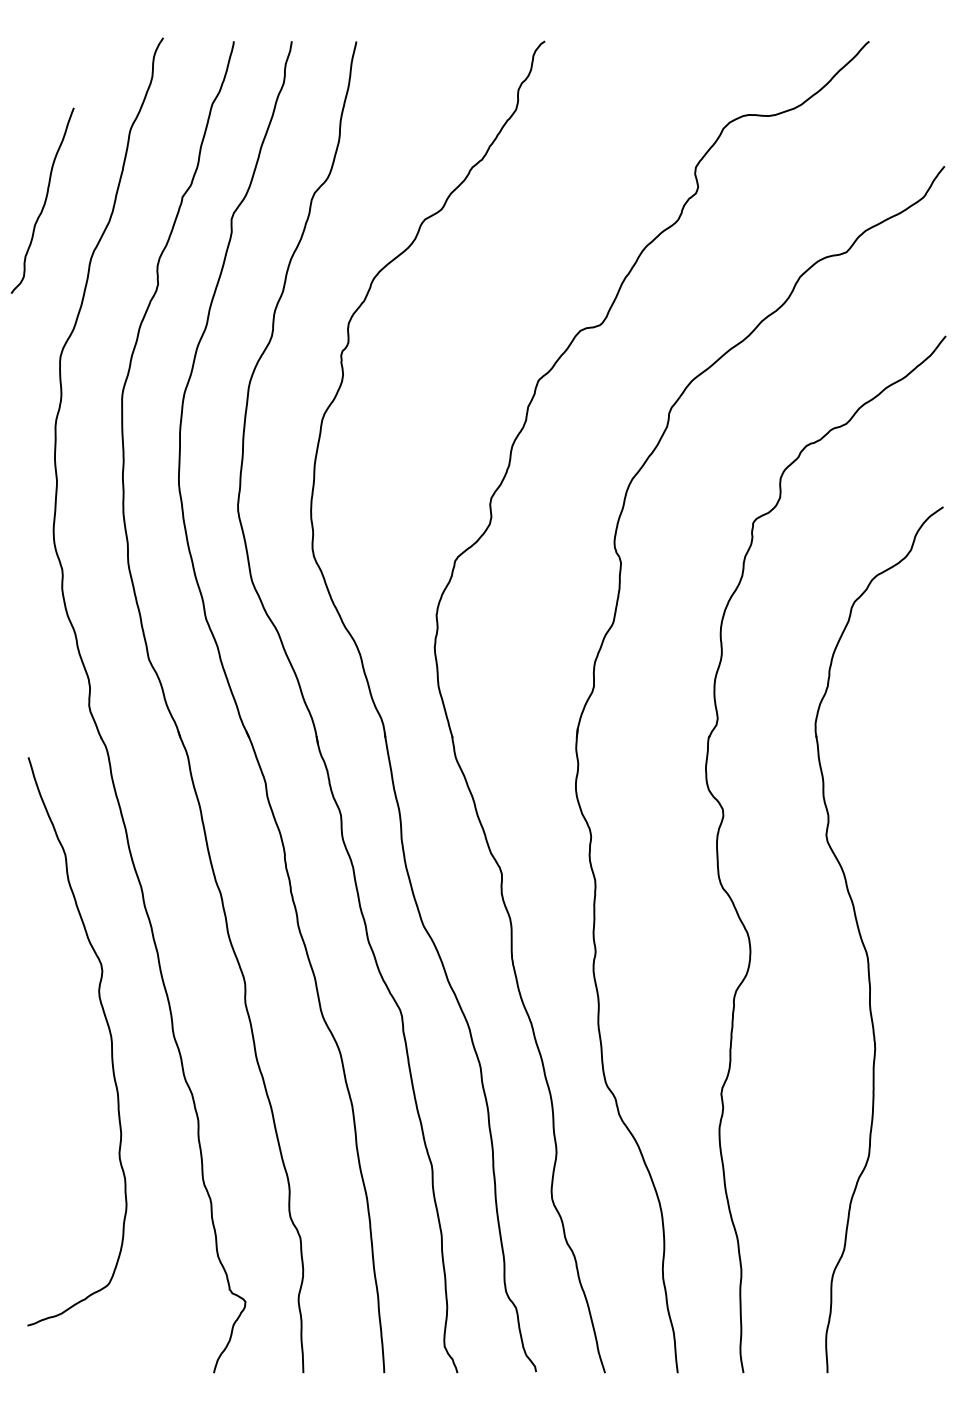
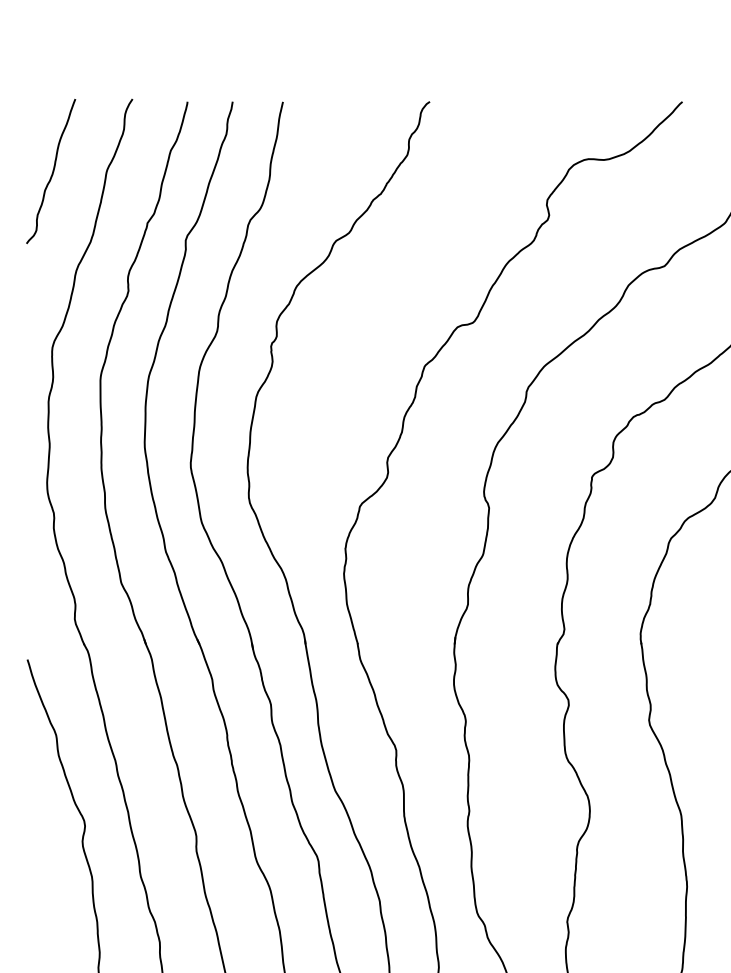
curve: (44, 200) -> (52, 171), moved

